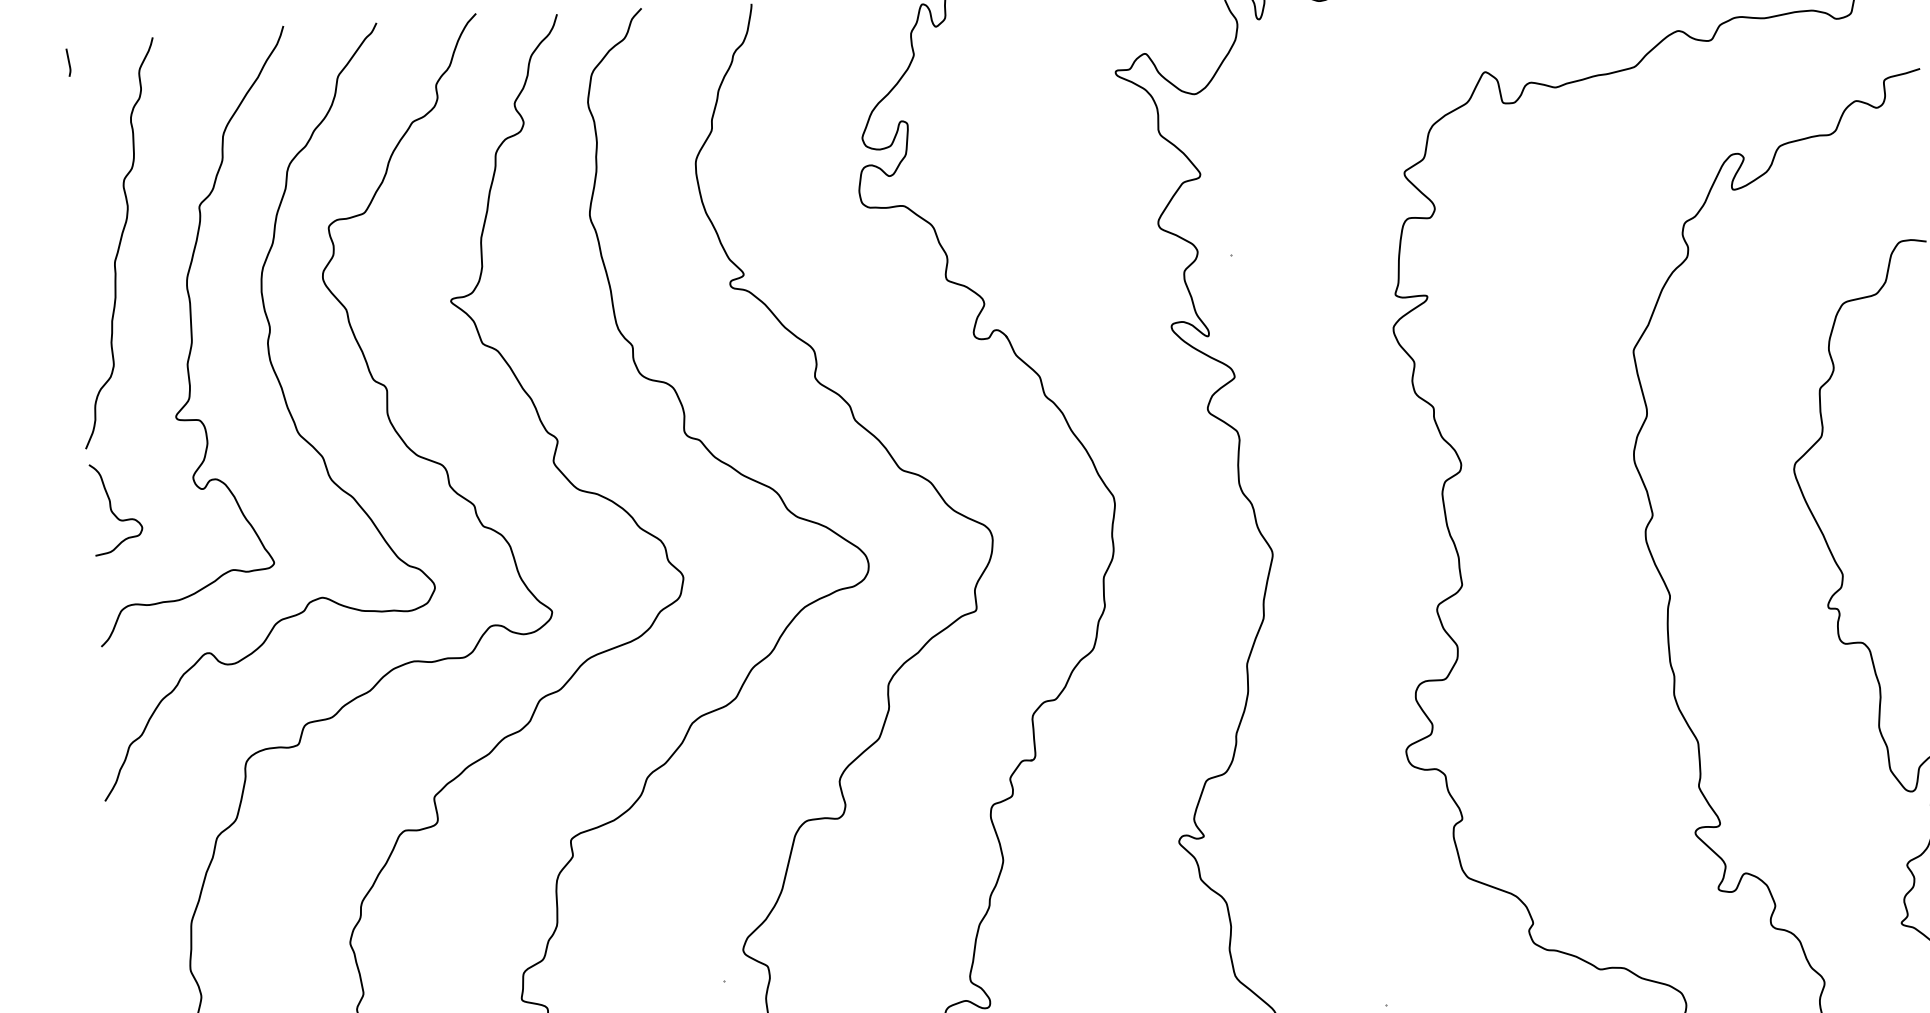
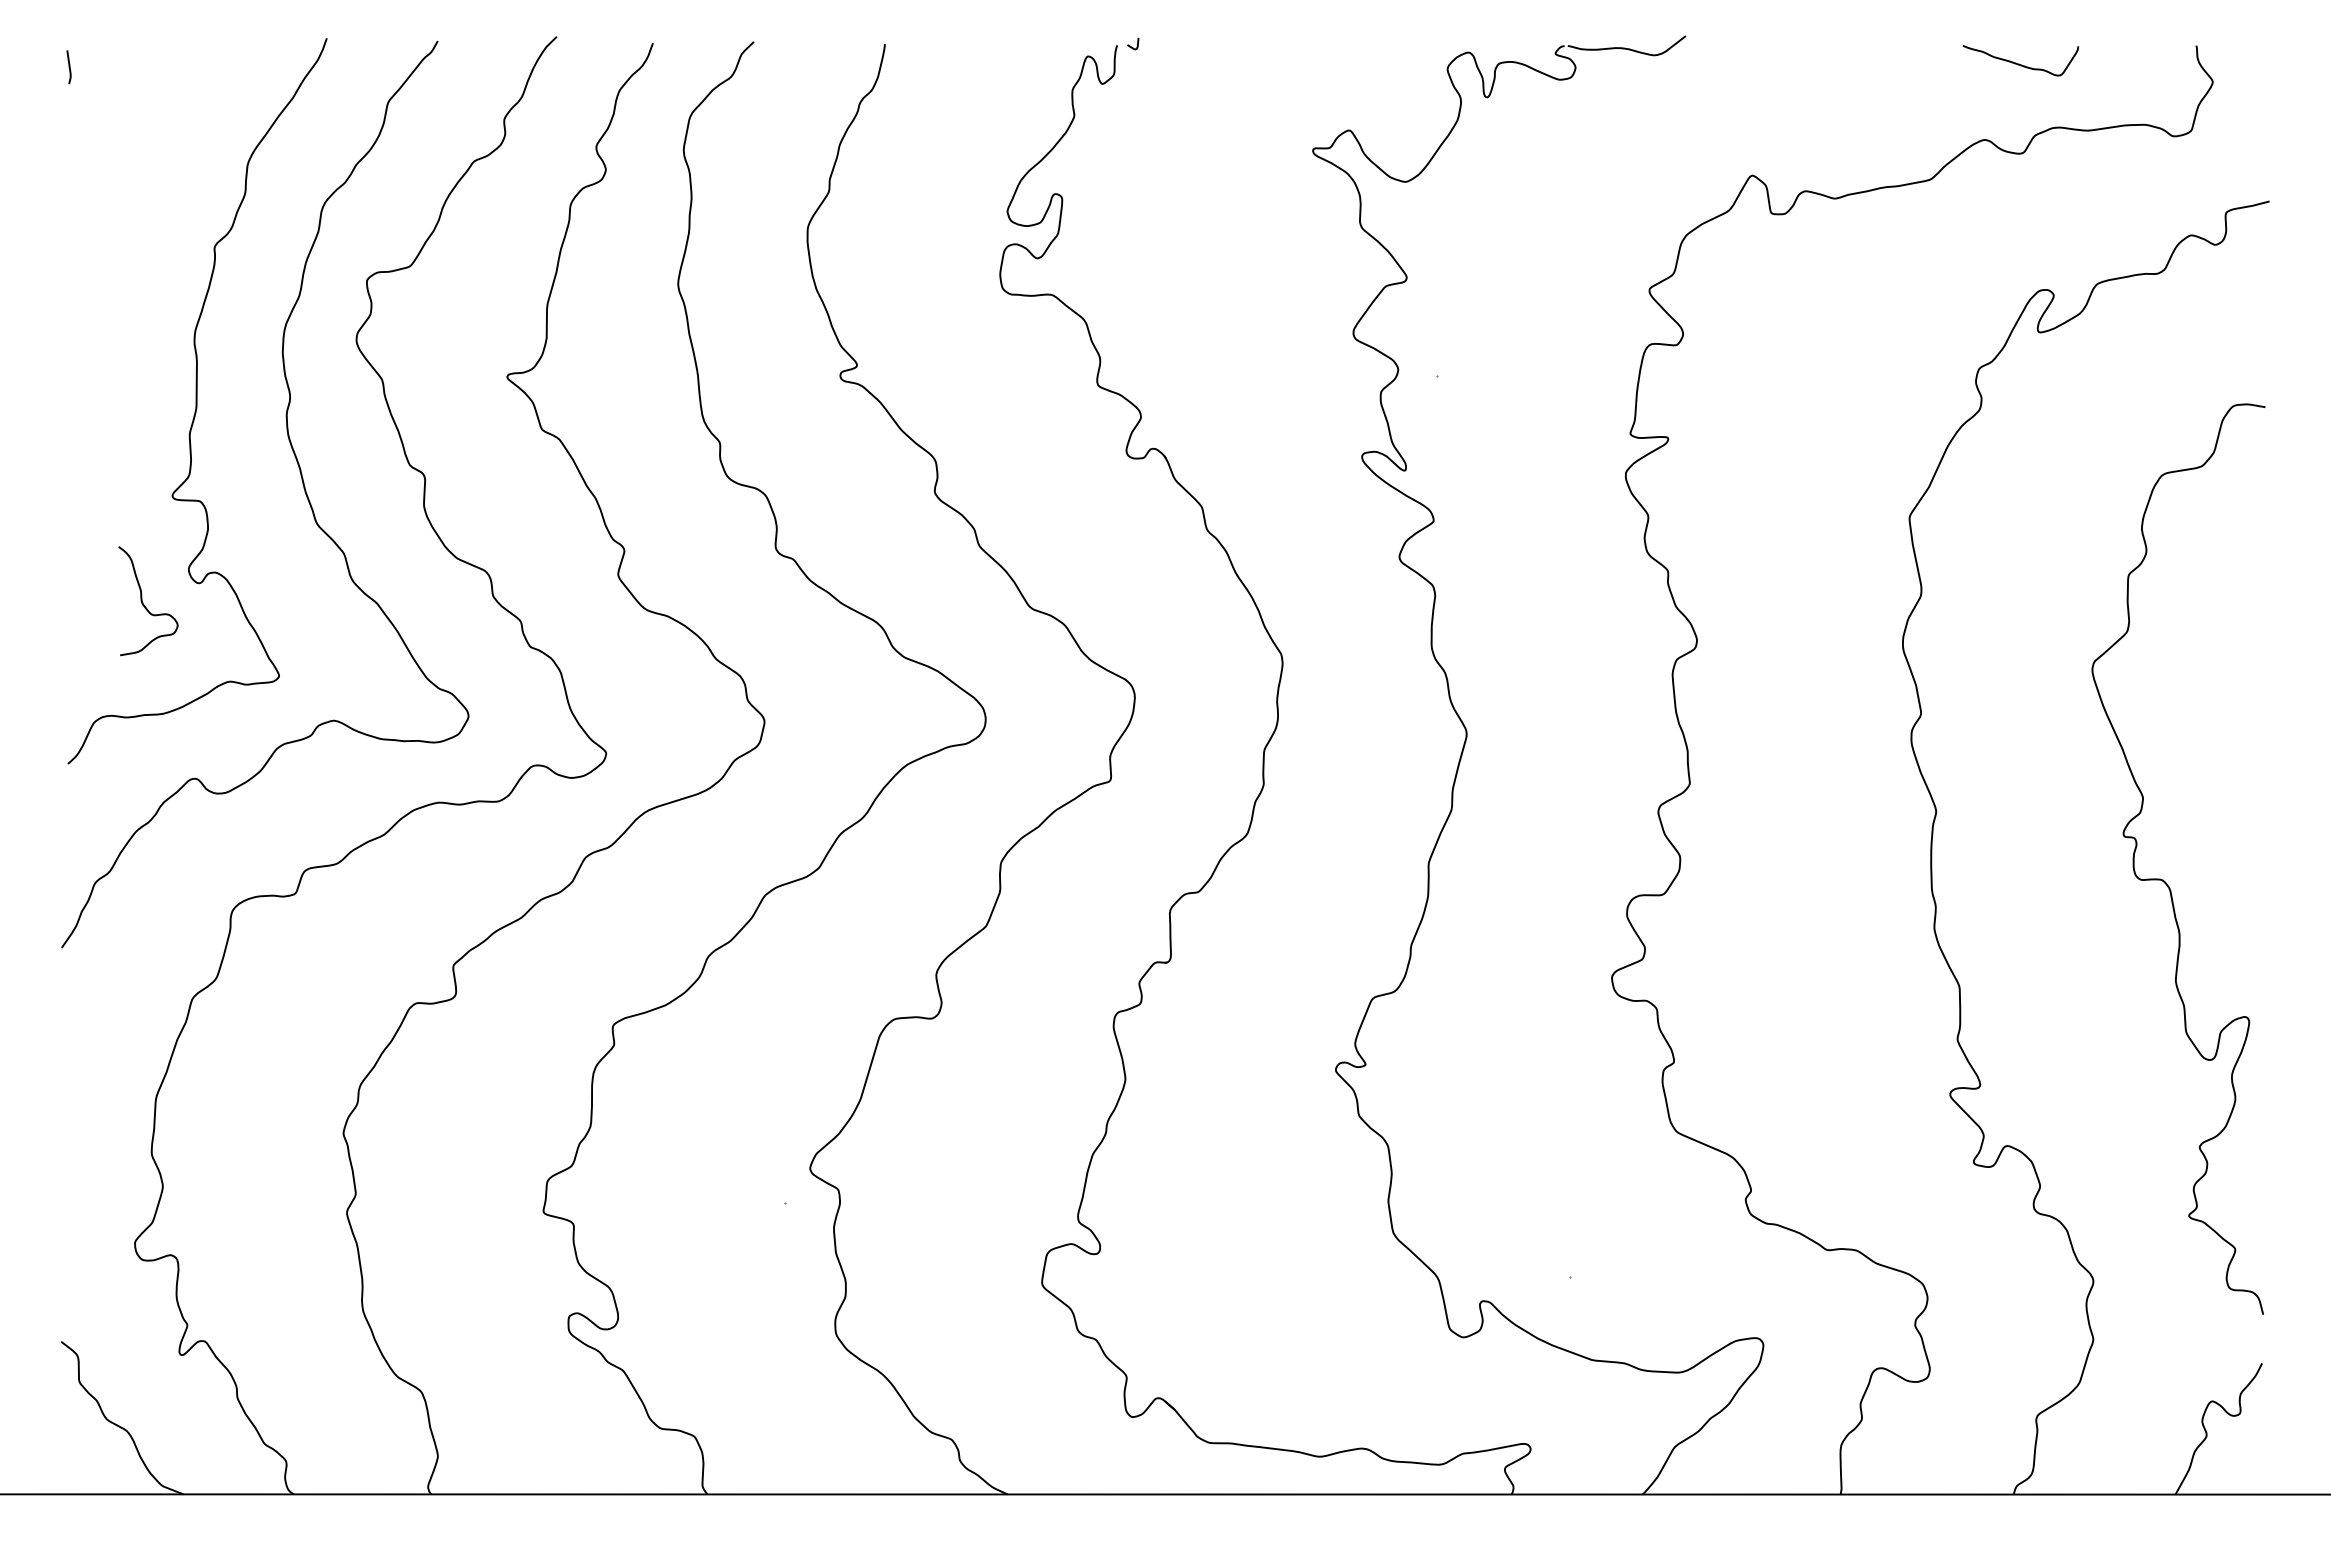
curve: (119, 242) -> (117, 284), removed
curve: (113, 512) -> (144, 604), moved

